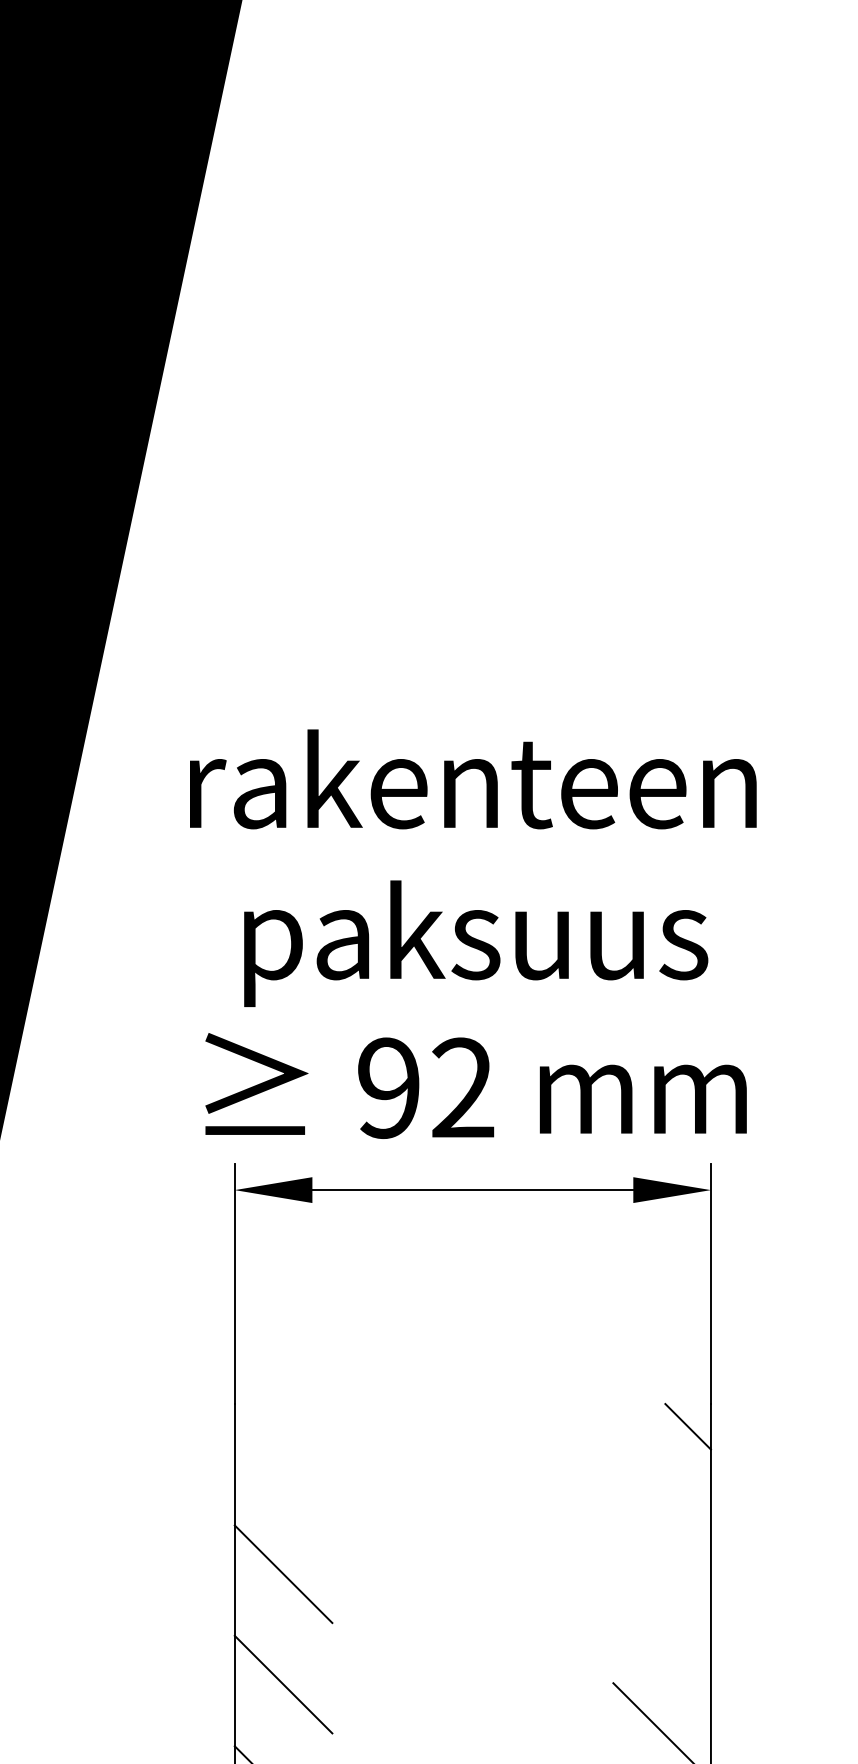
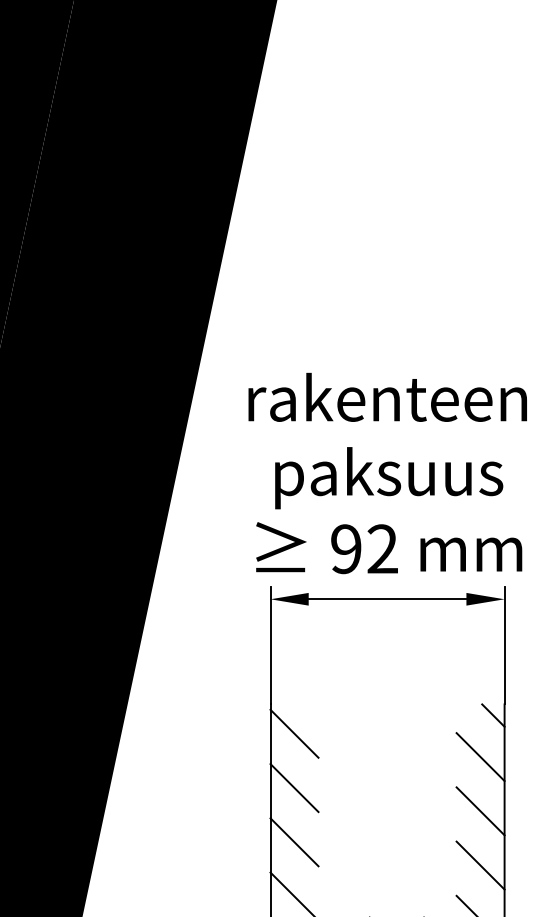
line: (283, 1463) -> (294, 733), added
line: (661, 1512) -> (480, 757), added
line: (661, 1621) -> (480, 811), added

